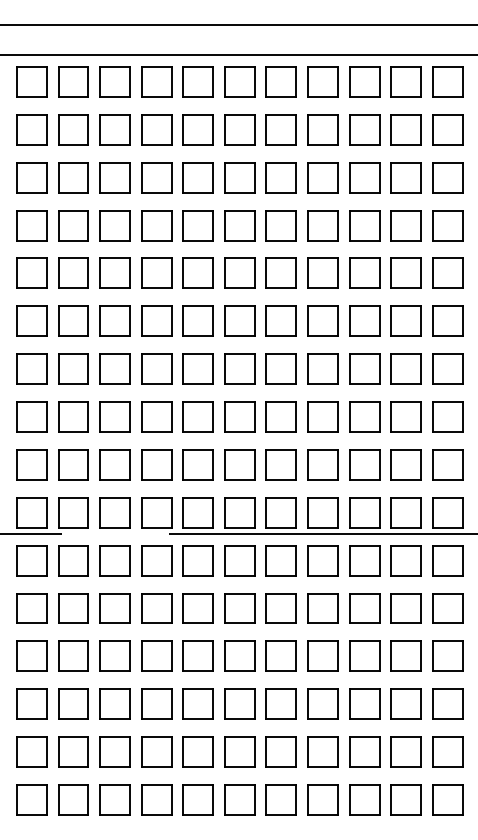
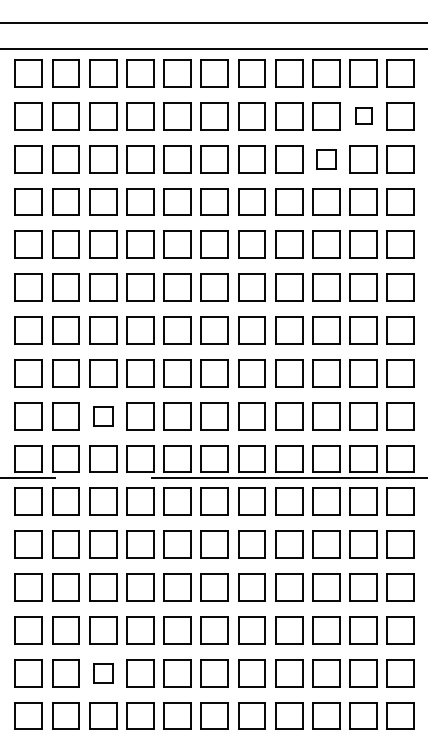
part: (406, 130) -> (363, 116), size x0.6
part: (364, 178) -> (326, 159), size x0.7
part: (115, 465) -> (103, 416), size x0.7
part: (115, 752) -> (103, 673), size x0.7

